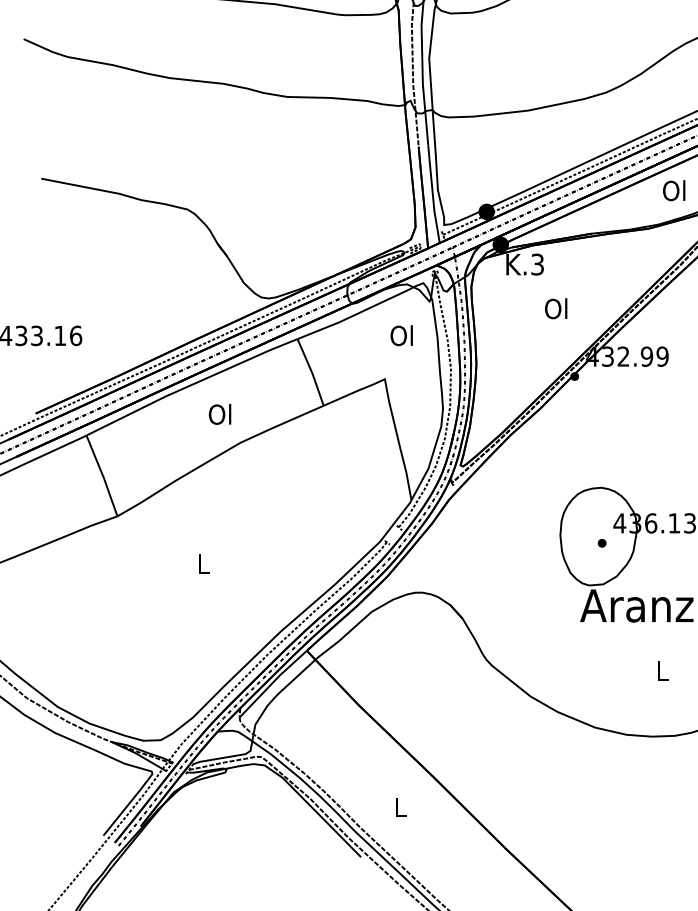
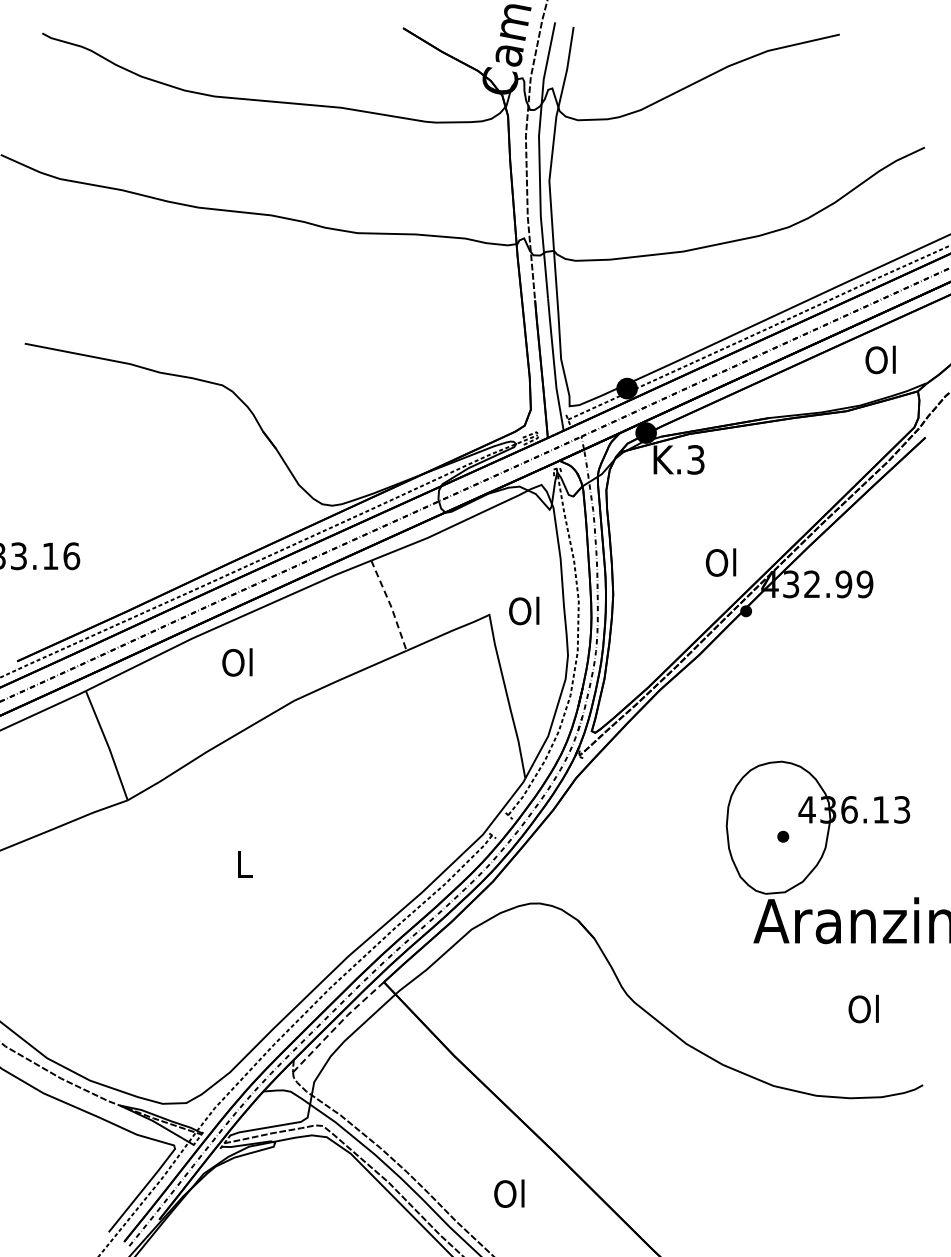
text: (555, 308) -> (720, 562), moved
text: (401, 335) -> (524, 610), moved
line: (312, 373) -> (391, 606), solid -> dashed
text: (220, 414) -> (237, 662), moved
text: (661, 670) -> (863, 1008), L -> Ol
line: (272, 682) -> (337, 1025), solid -> dashed
text: (399, 807) -> (509, 1193), L -> Ol

